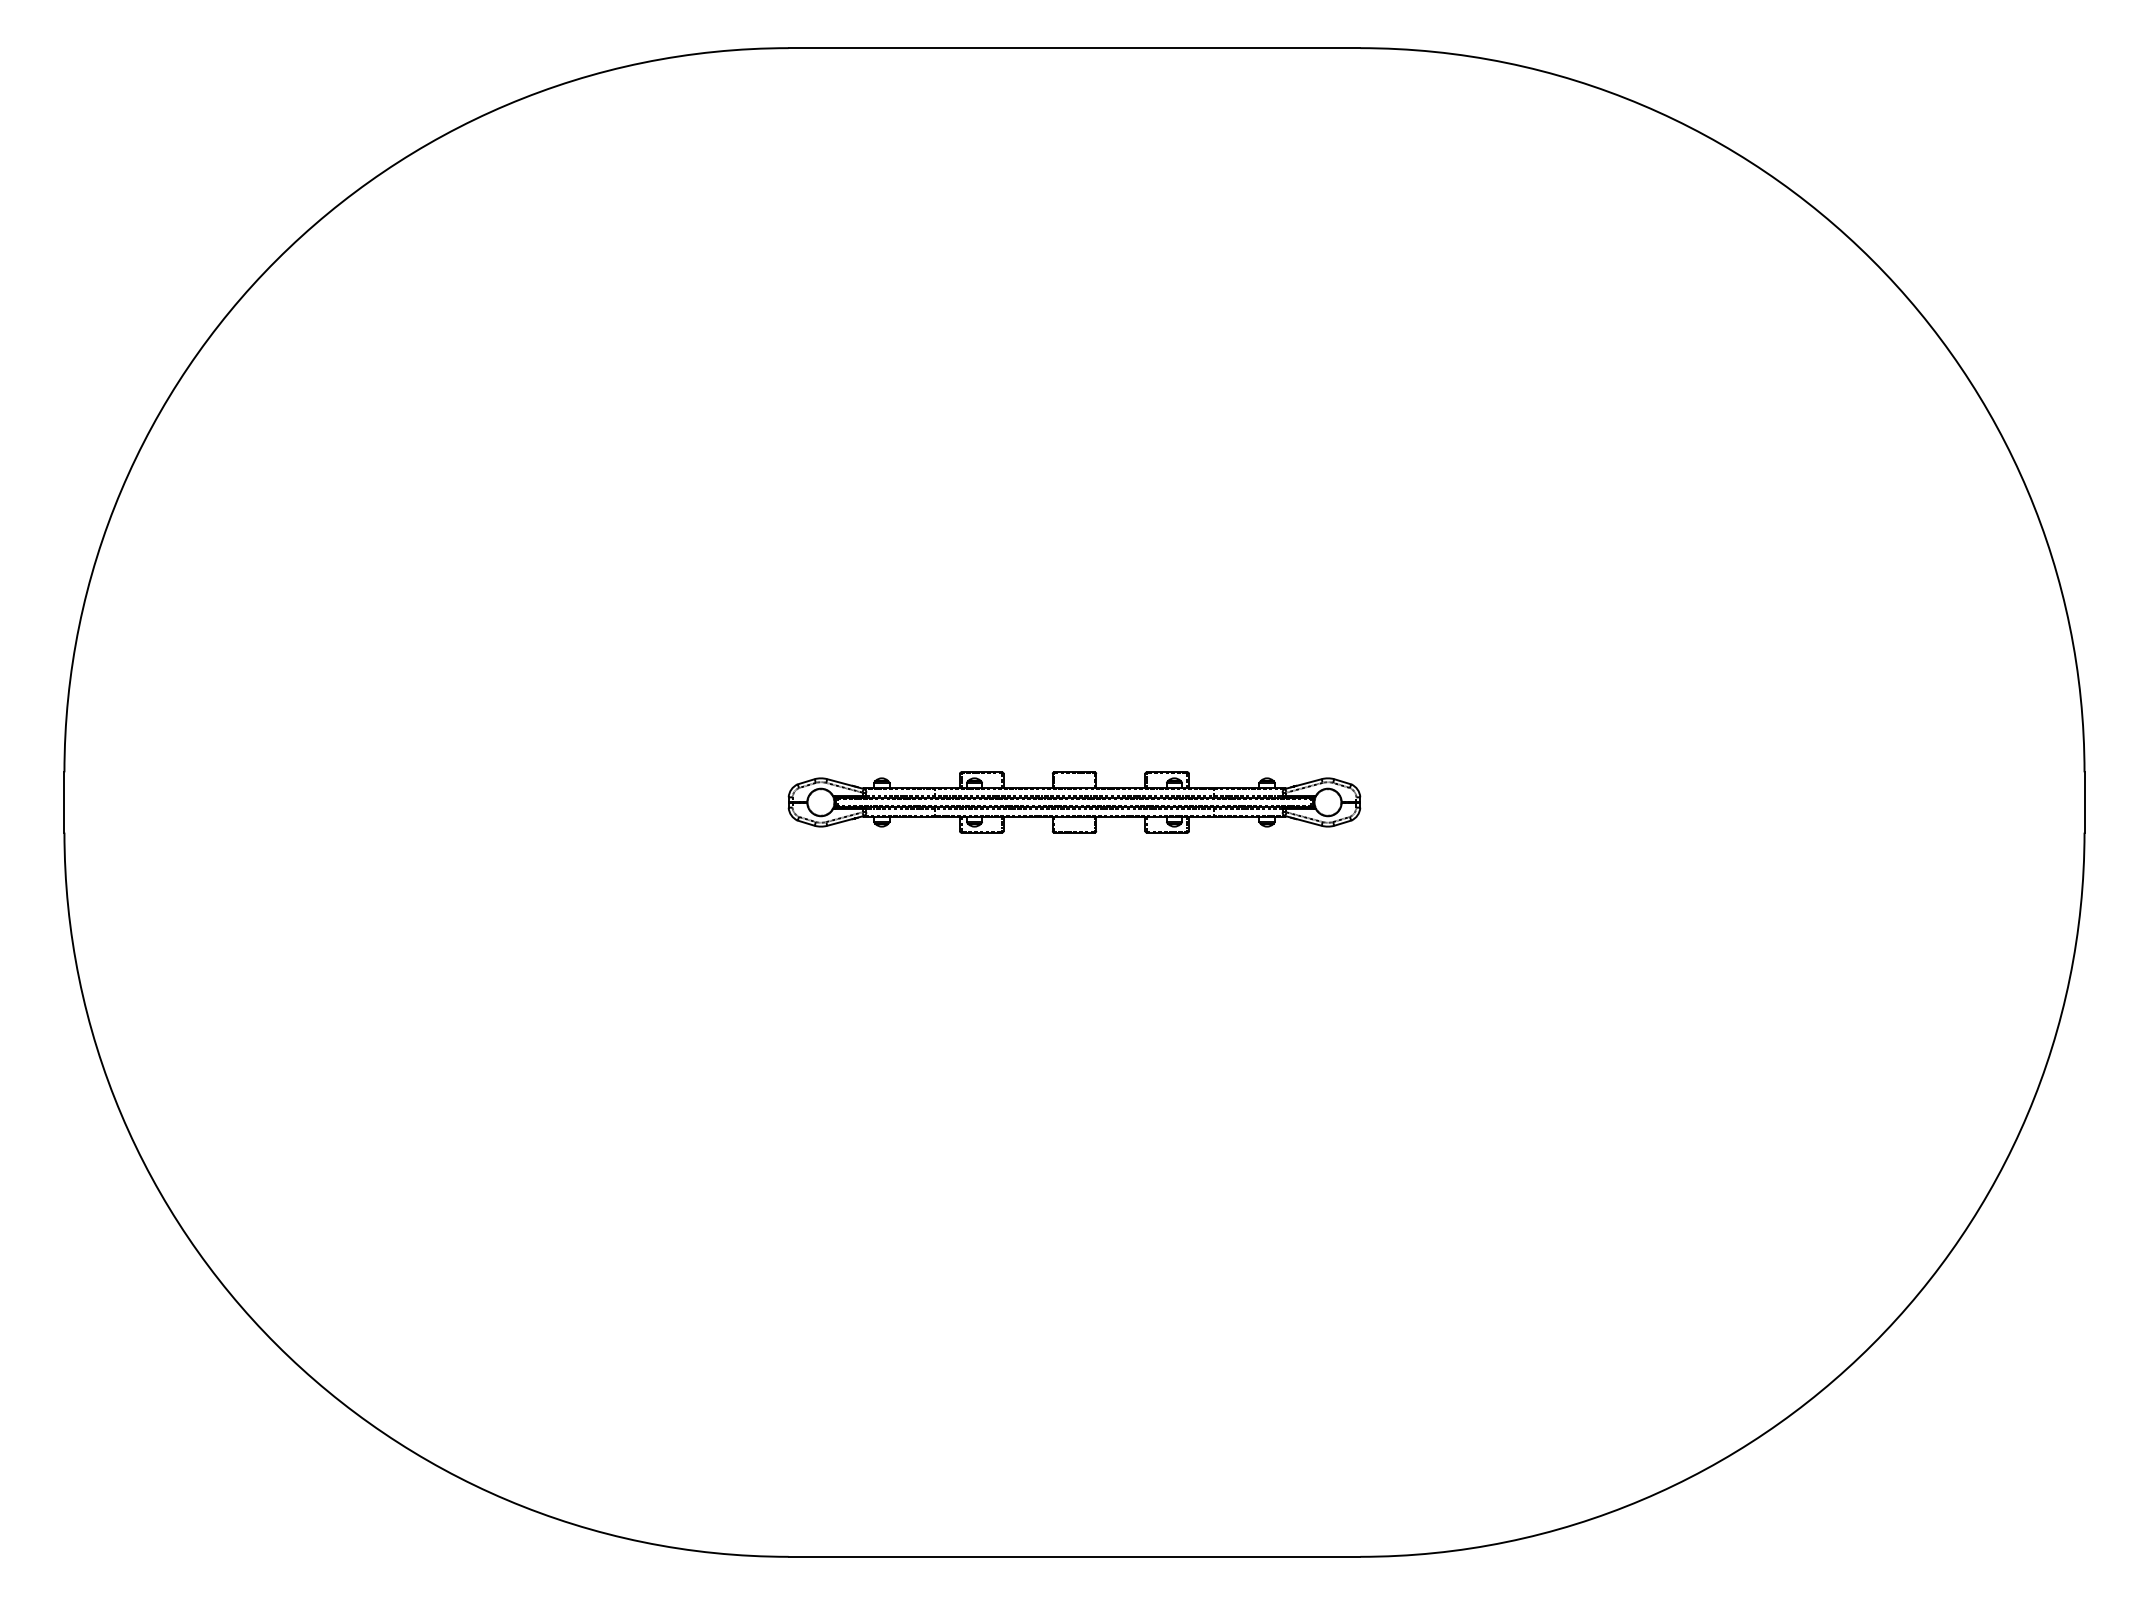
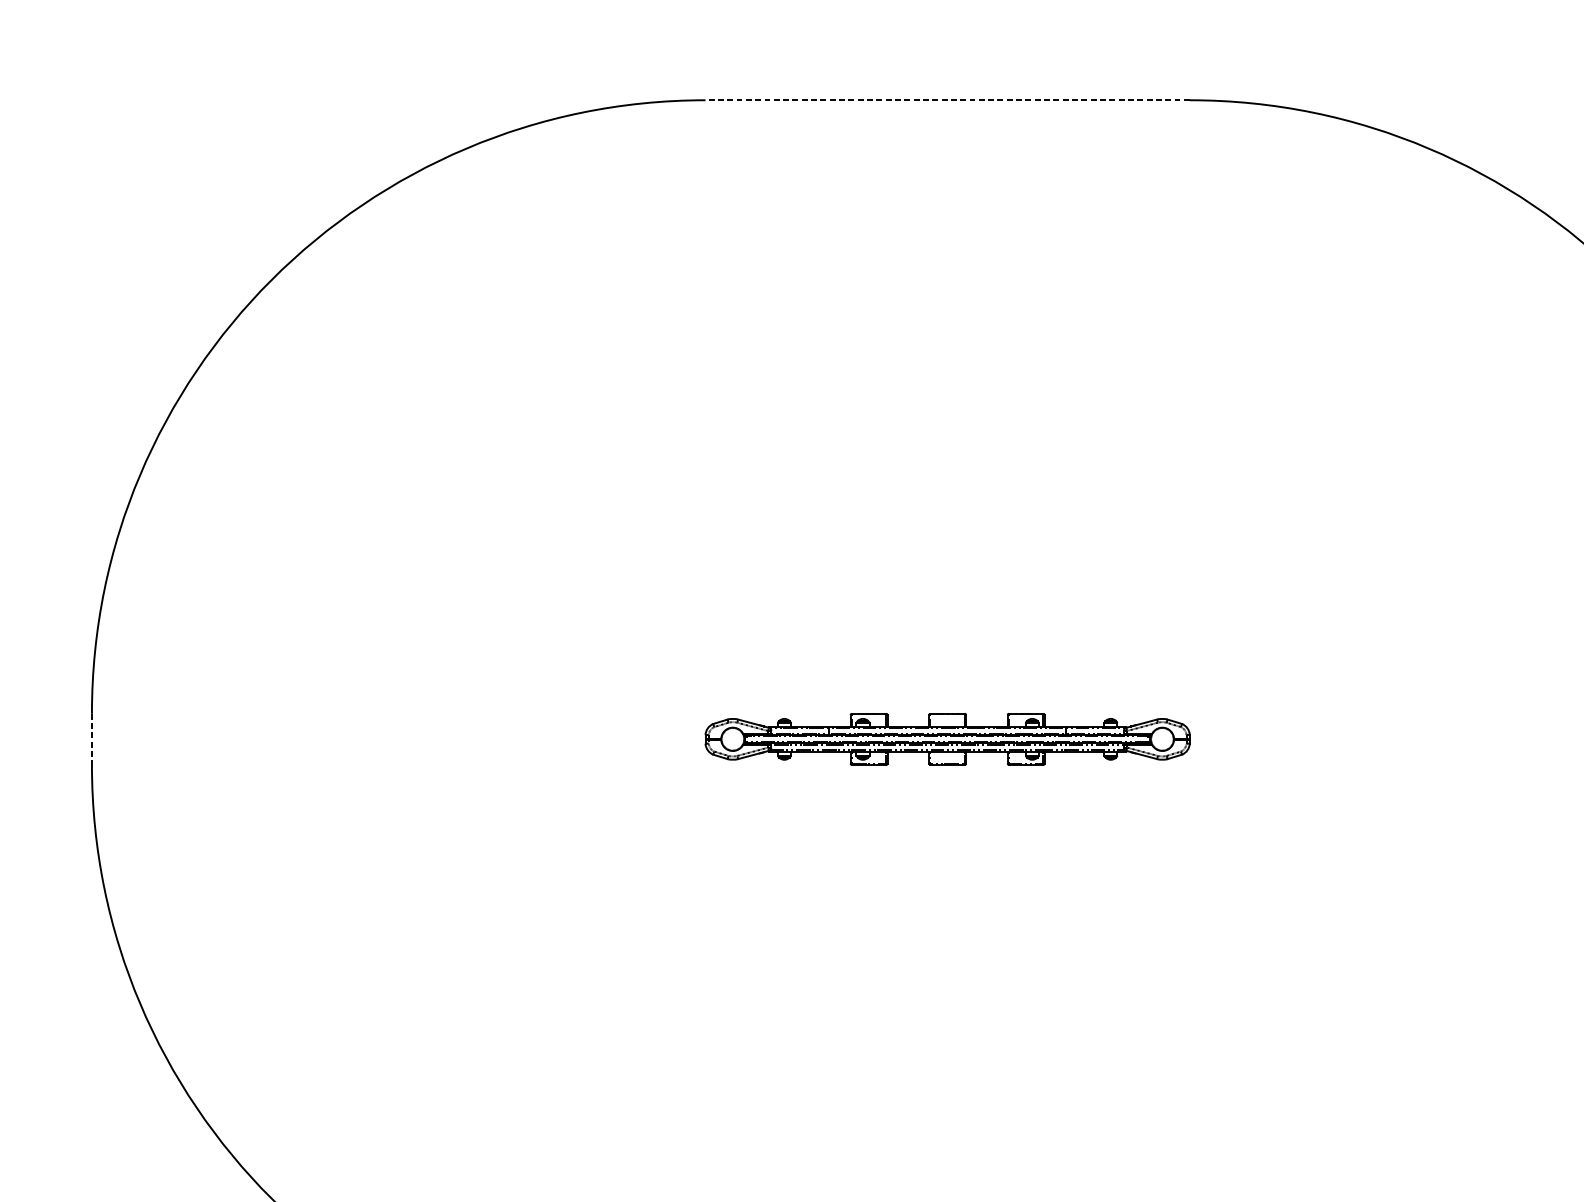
line: (1074, 48) -> (947, 100), solid -> dashed
line: (64, 802) -> (91, 739), solid -> dashed

